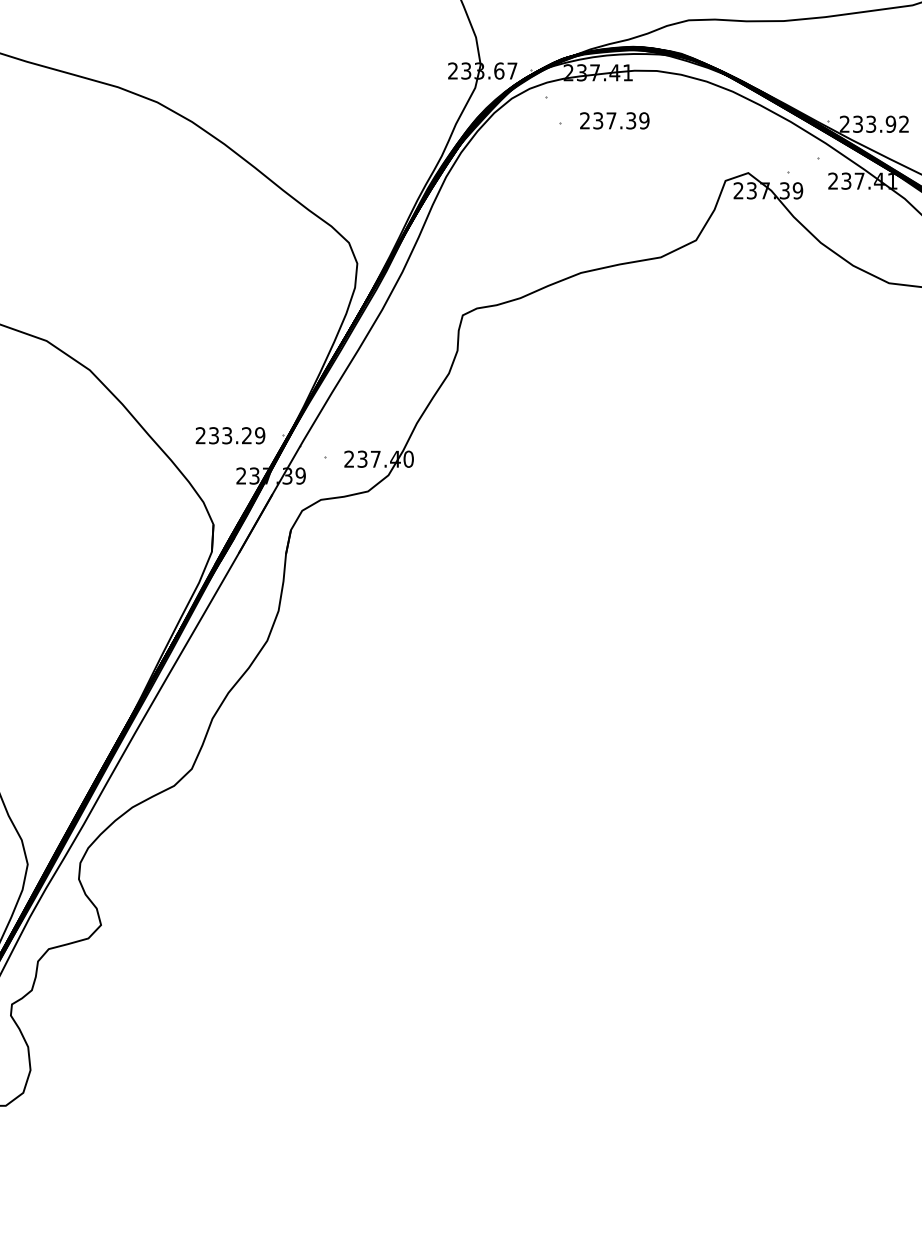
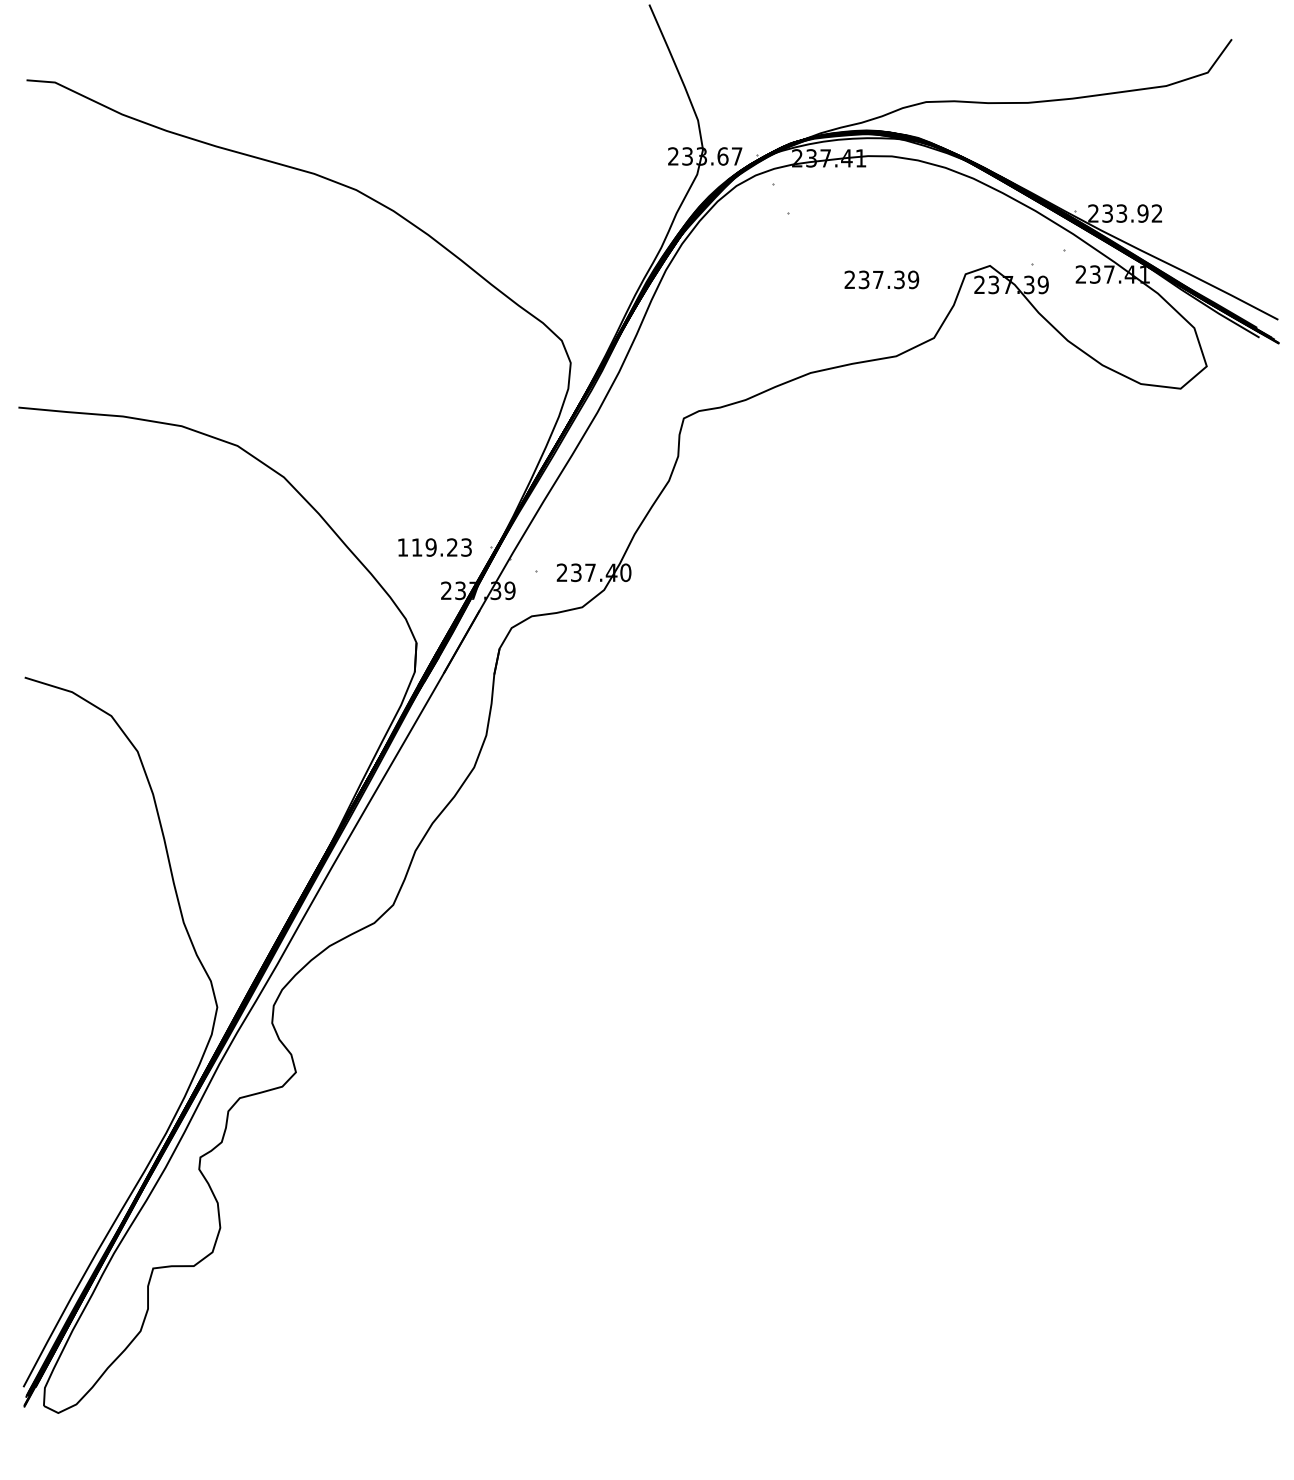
text: (614, 120) -> (881, 279), moved
text: (230, 435) -> (434, 547), 233.29 -> 119.23

